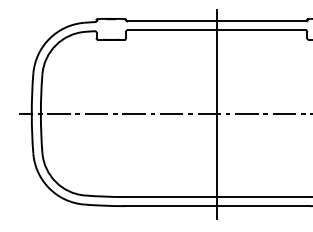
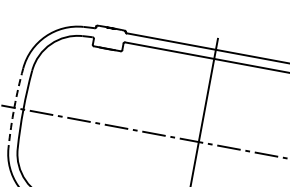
arc: (31, 113) -> (14, 107), solid -> dashed

